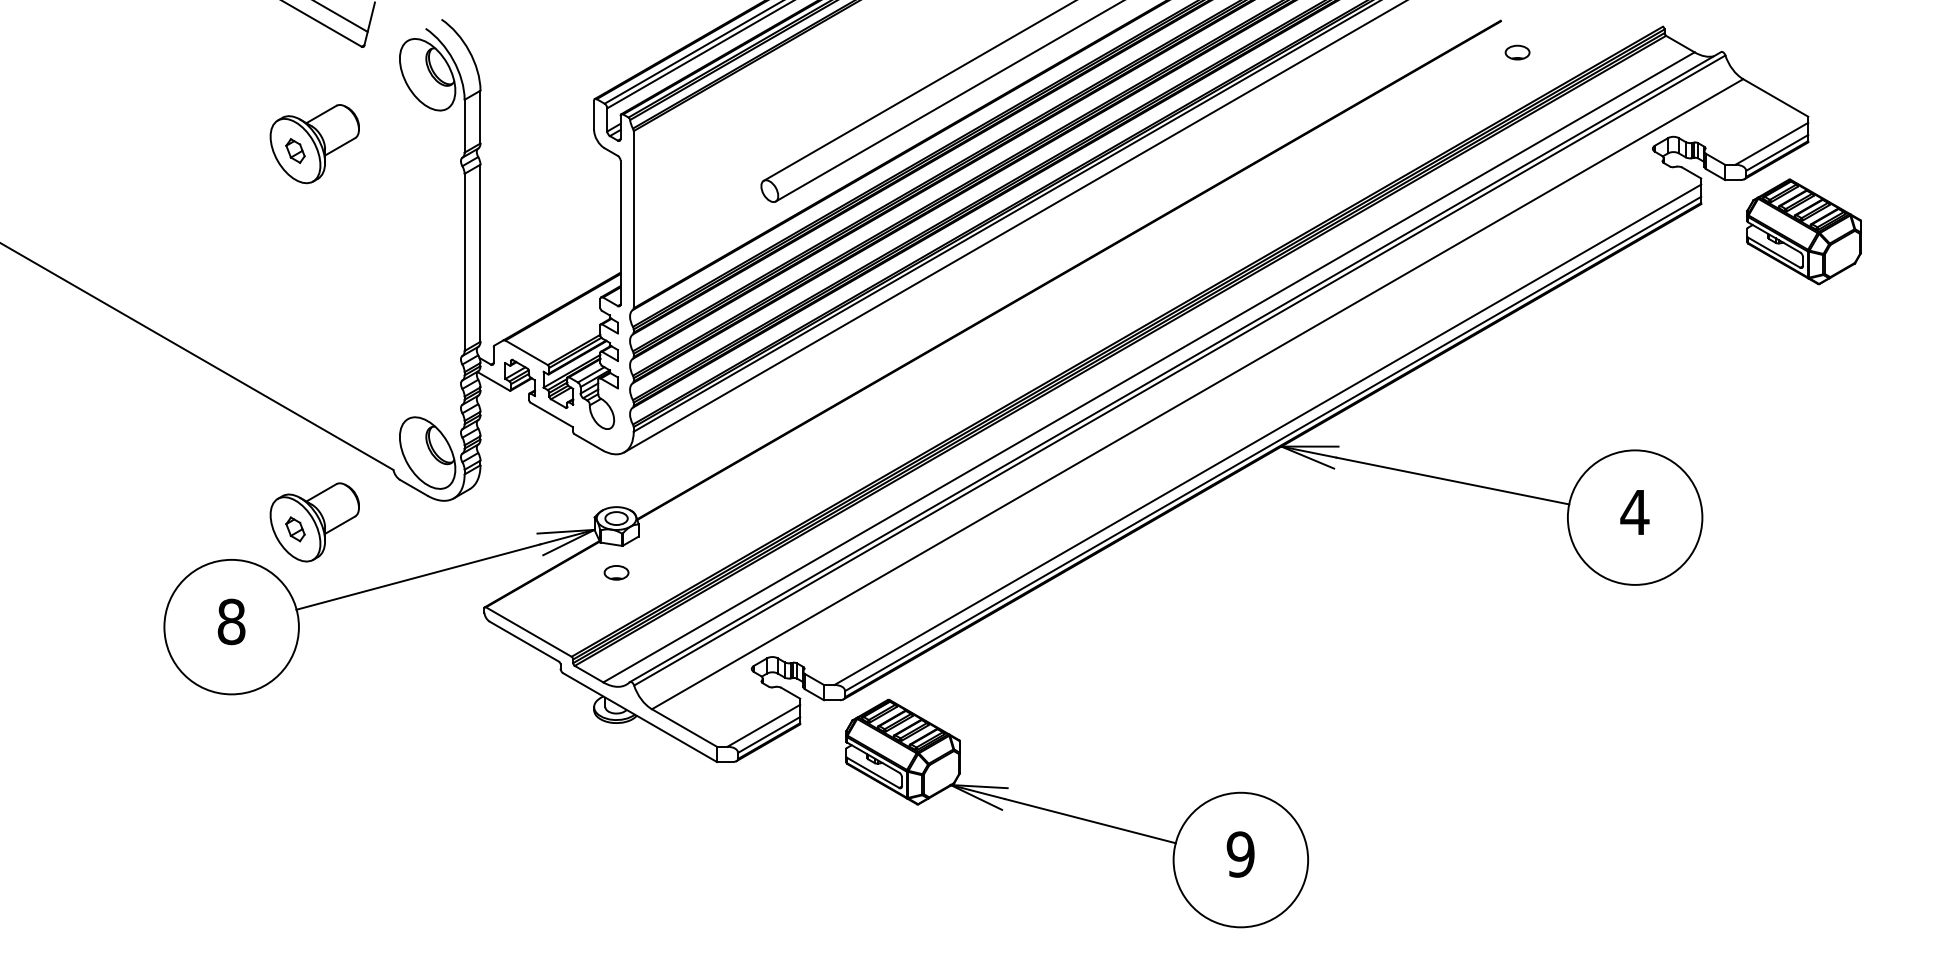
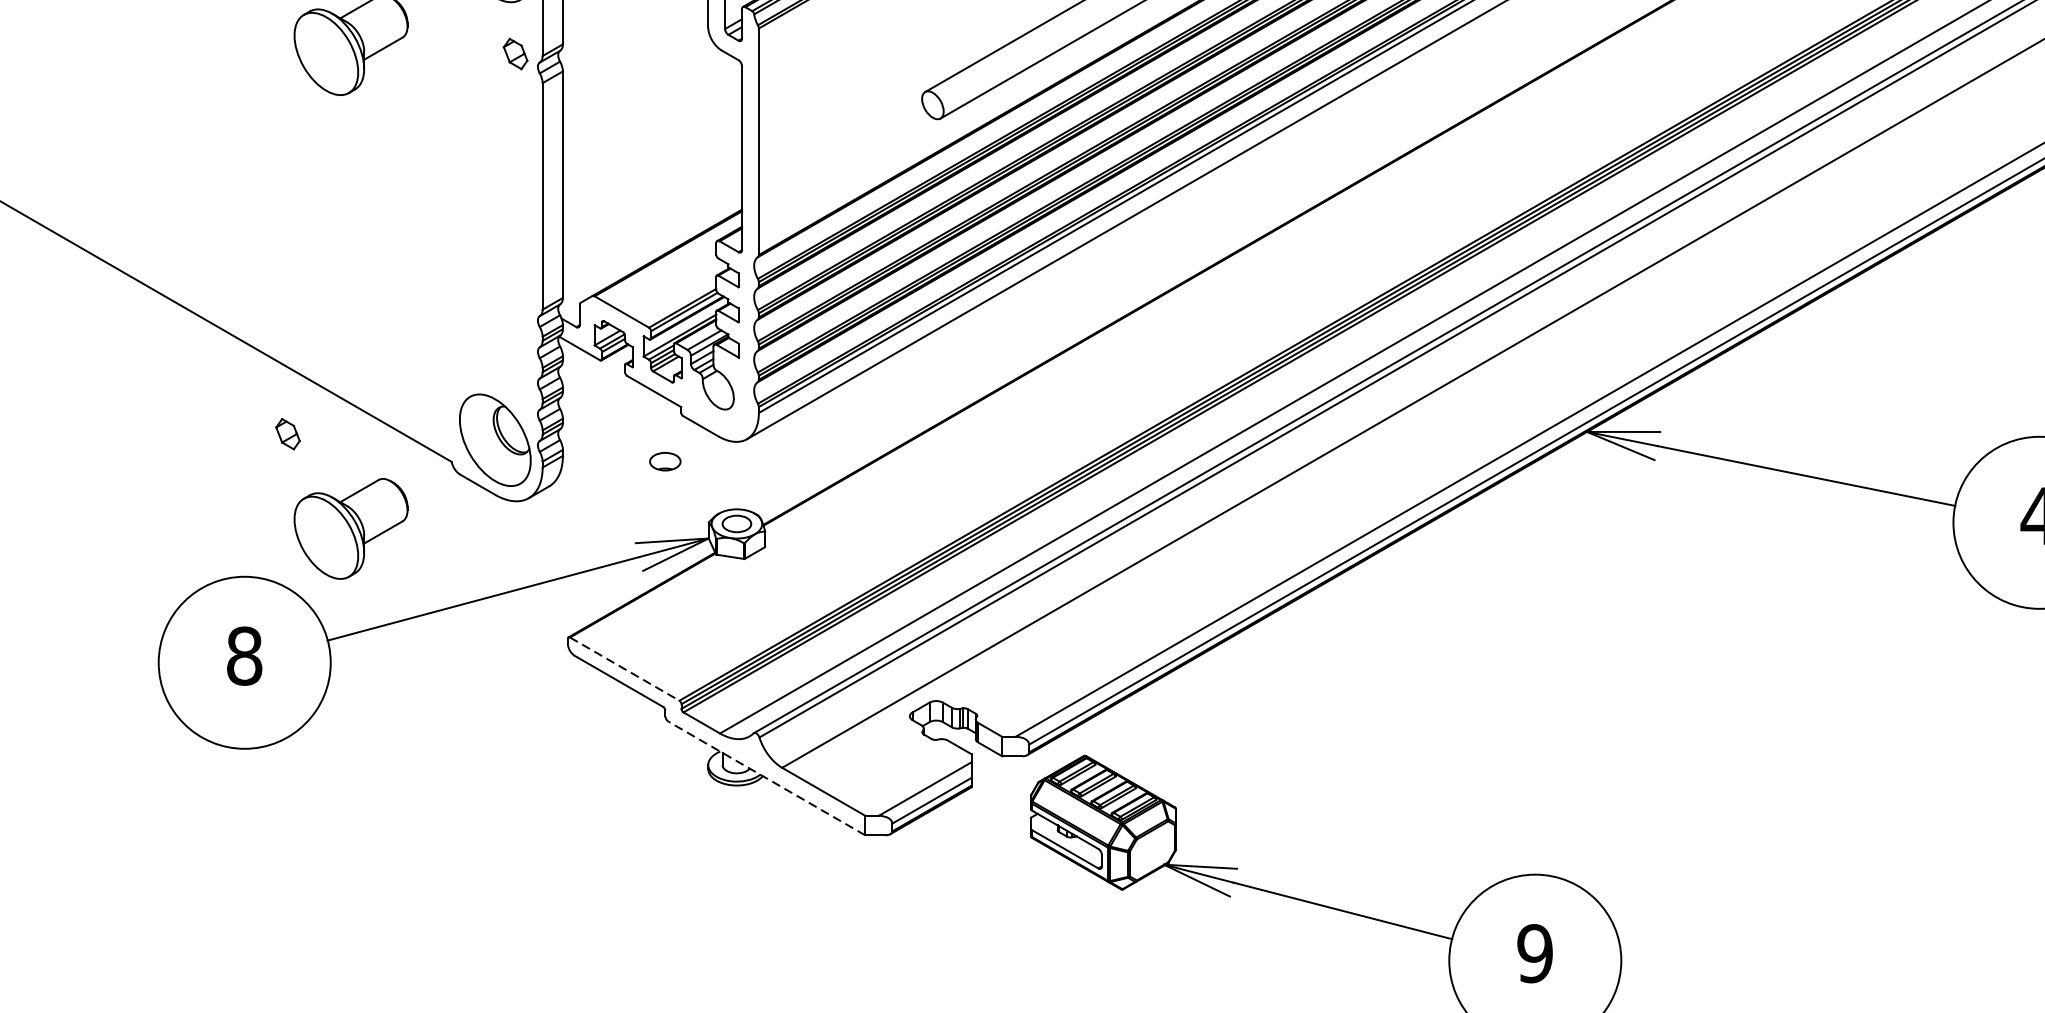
part: (295, 150) -> (515, 53), moved
part: (295, 529) -> (287, 434), moved
part: (616, 572) -> (665, 461), moved
line: (529, 632) -> (625, 669), solid -> dashed
line: (640, 717) -> (767, 778), solid -> dashed

